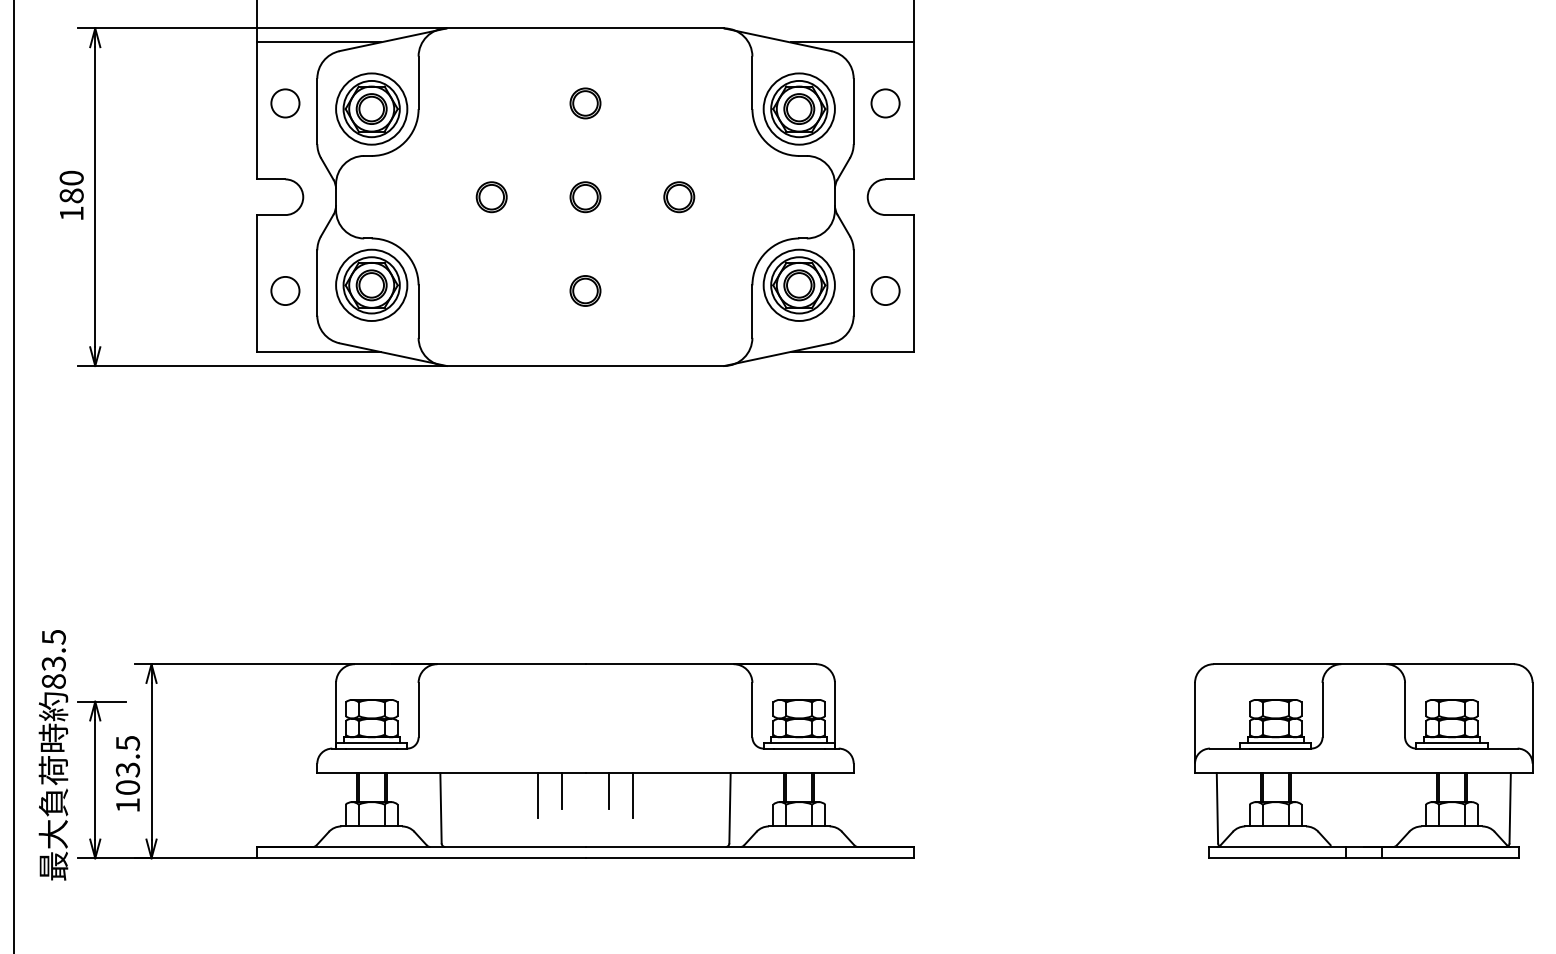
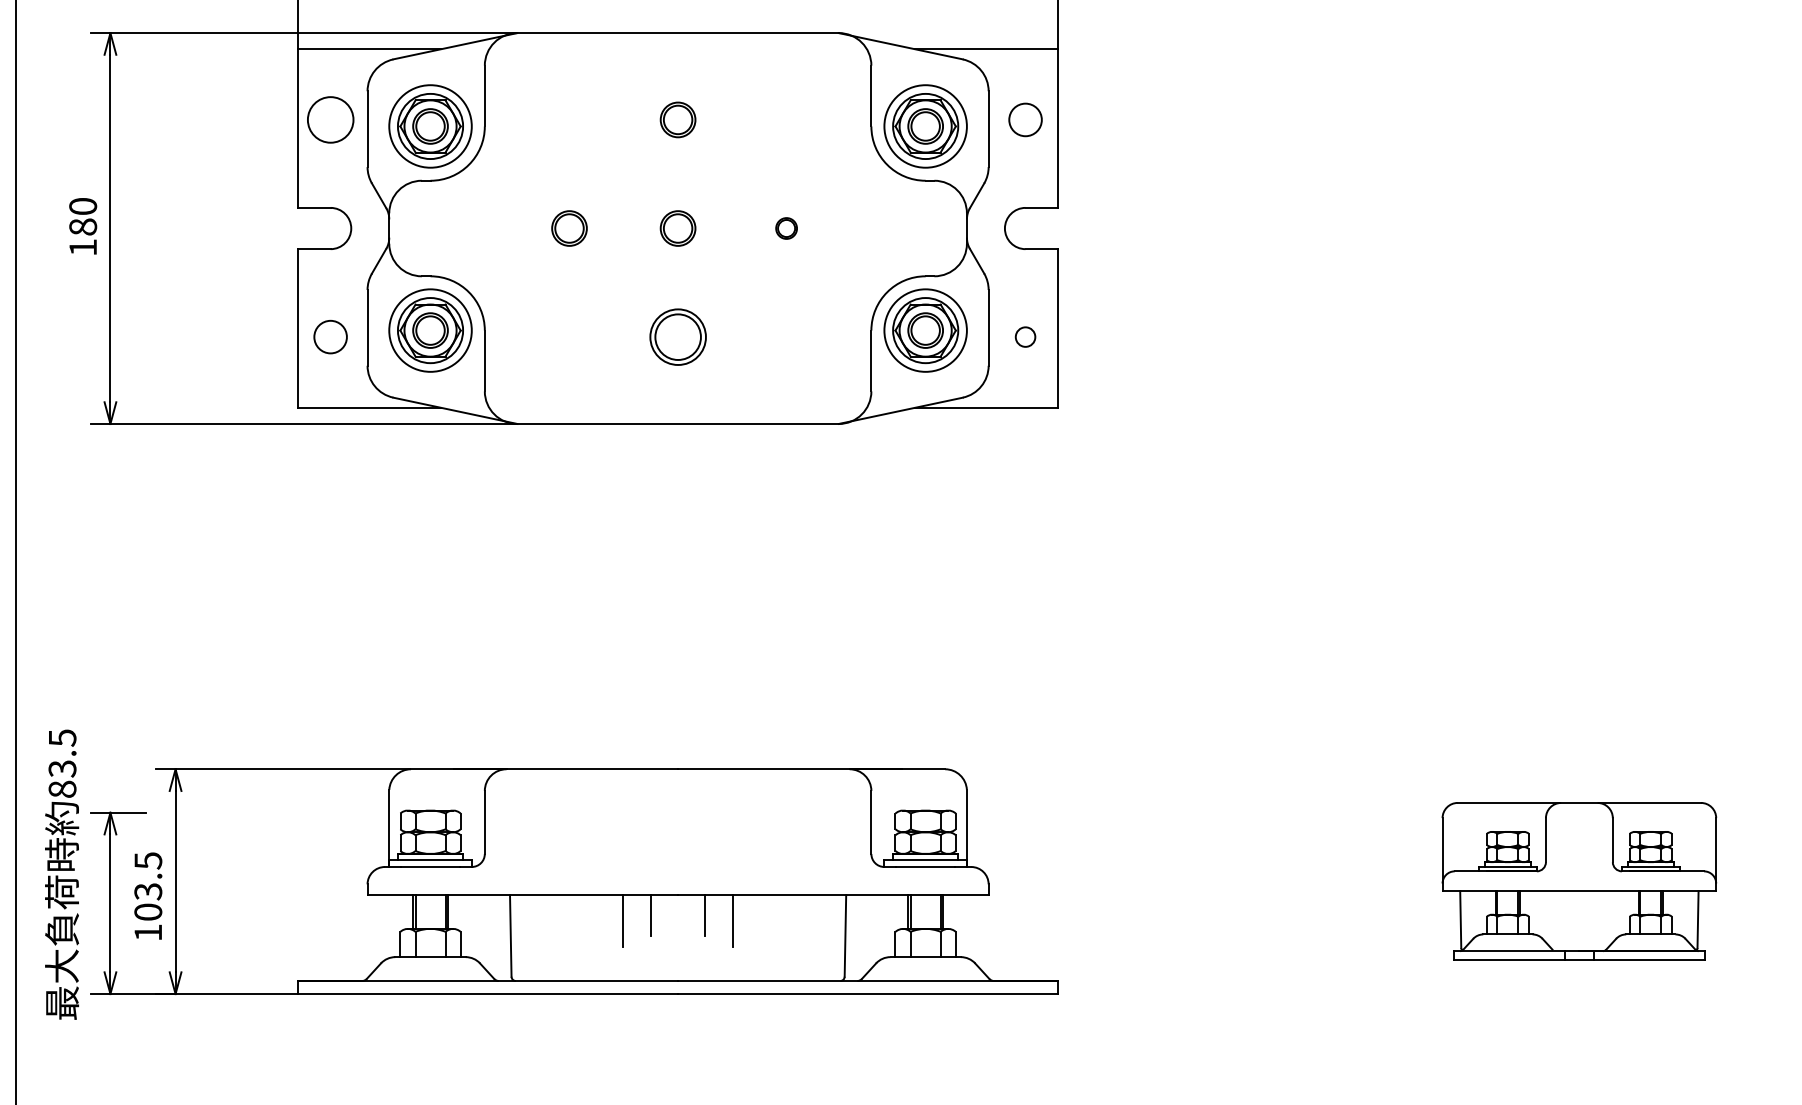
circle: (285, 103) -> (330, 119), size x1.4
part: (679, 197) -> (786, 228), size x0.6
part: (584, 290) -> (677, 336), size x1.6
circle: (885, 290) -> (1025, 336), size x0.6
part: (1363, 761) -> (1579, 881), size x0.7

